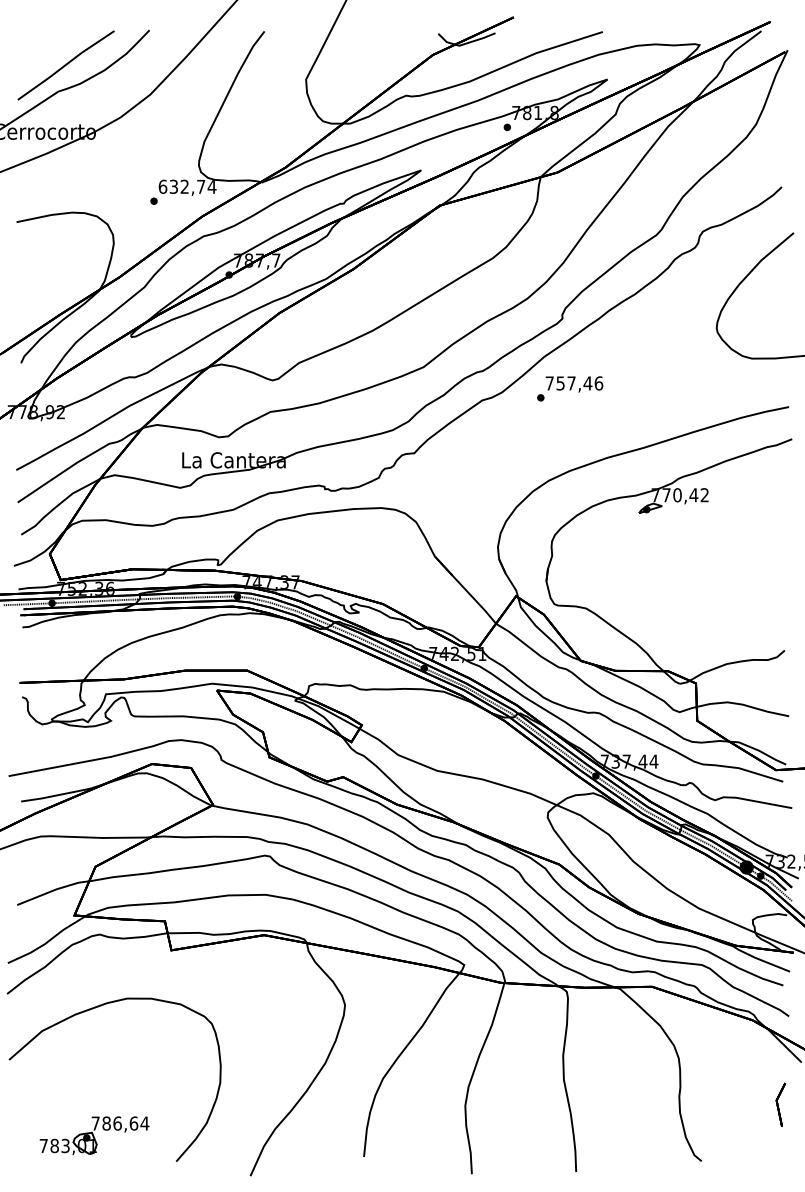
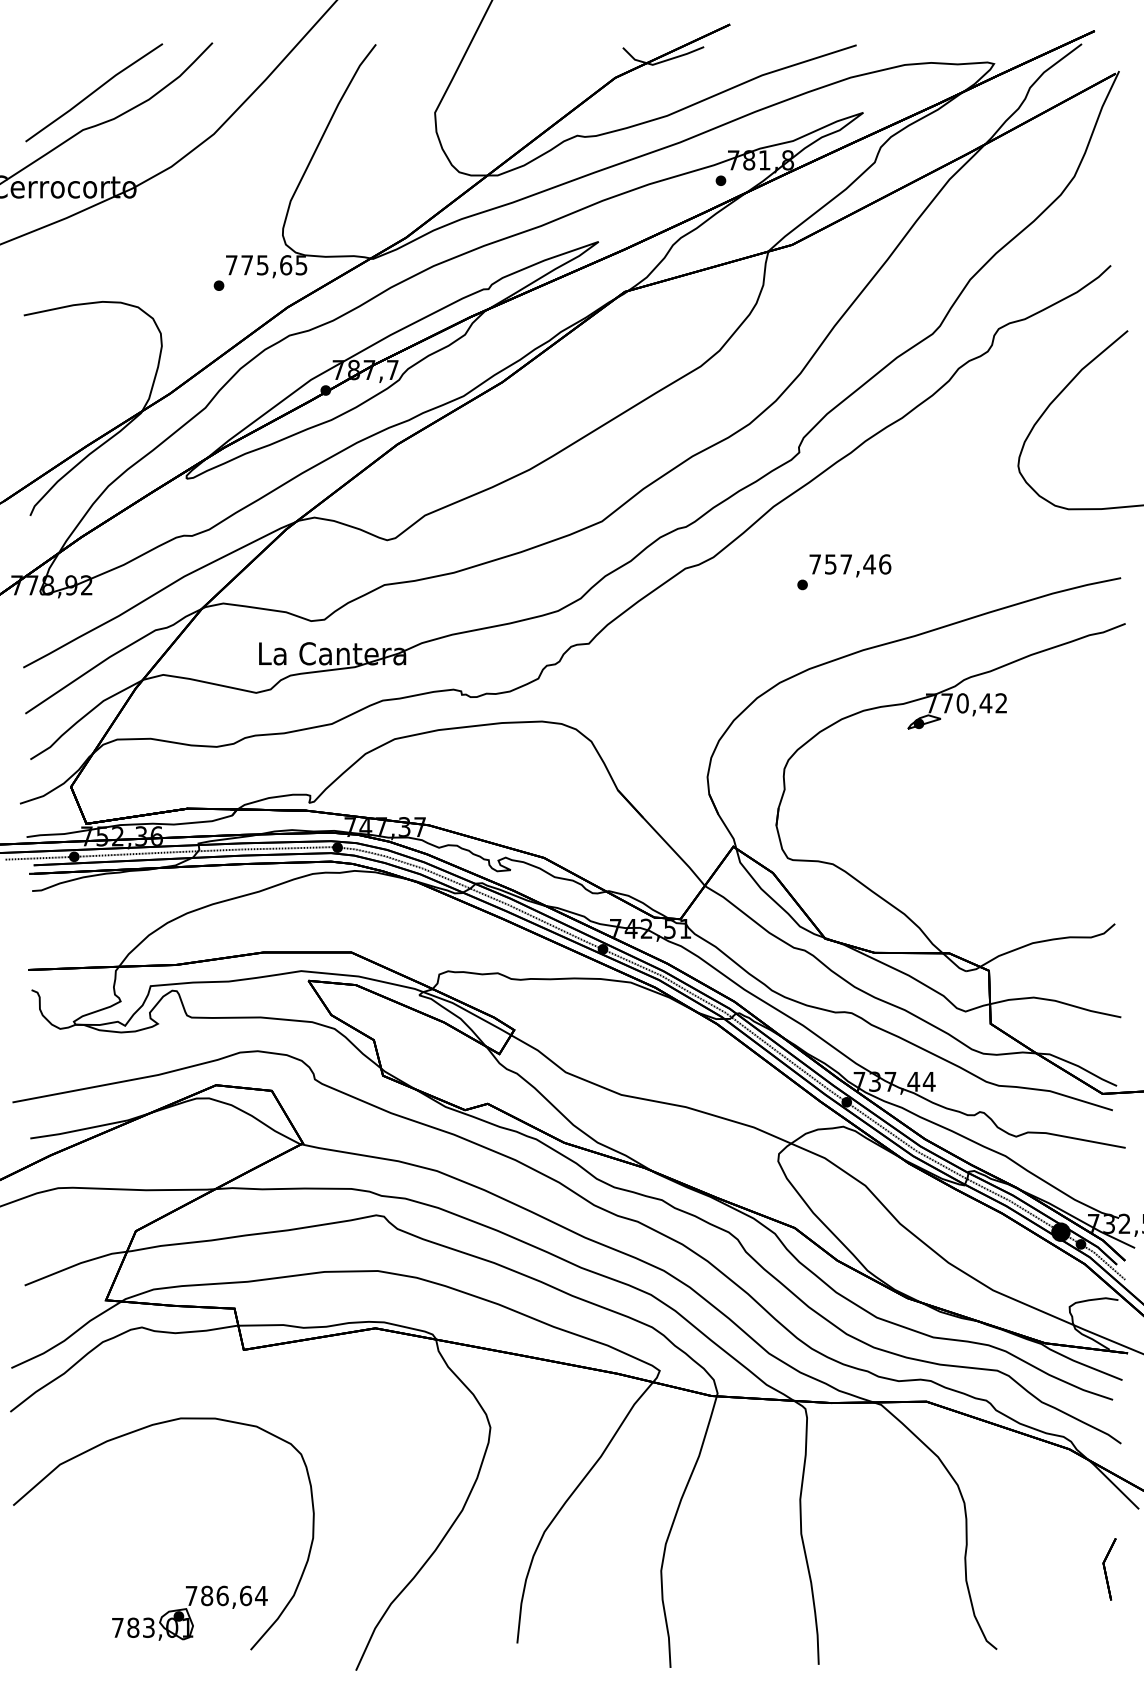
text: (187, 186) -> (266, 264), 632,74 -> 775,65
text: (570, 388) -> (844, 571), moved
part: (94, 1135) -> (189, 1612), moved

